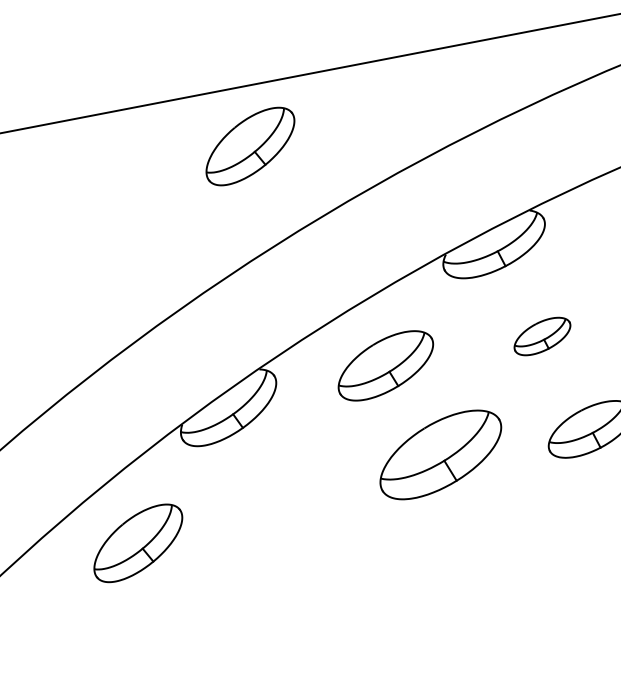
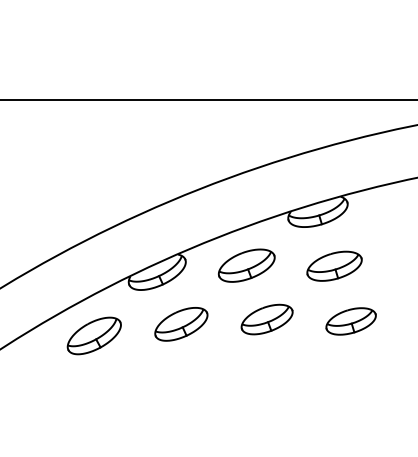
part: (248, 145) -> (195, 132), removed
part: (542, 335) -> (334, 265), size x1.67
part: (439, 454) -> (266, 319), size x0.71
part: (289, 492) -> (181, 324), added

